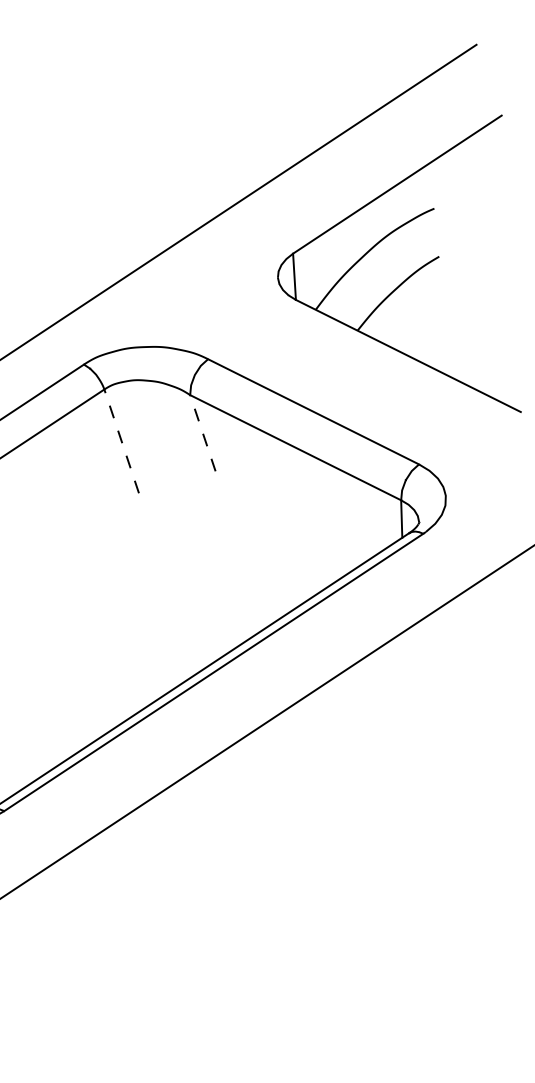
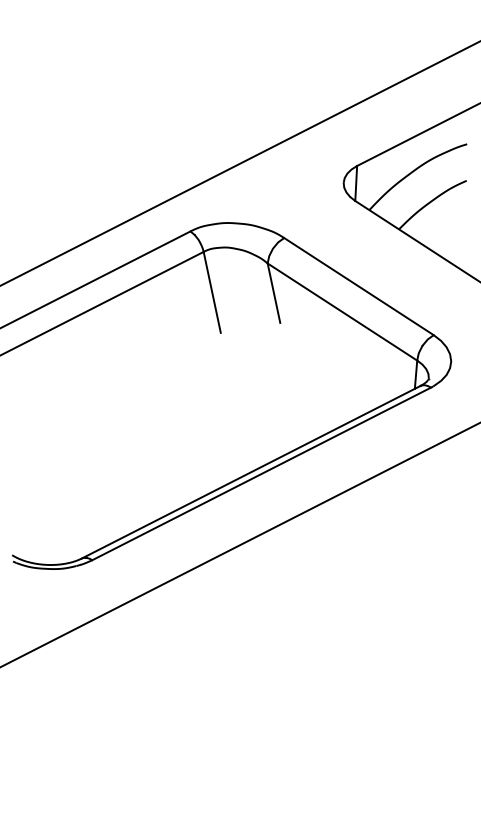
line: (202, 432) -> (273, 292), dashed -> solid
line: (121, 440) -> (212, 291), dashed -> solid

